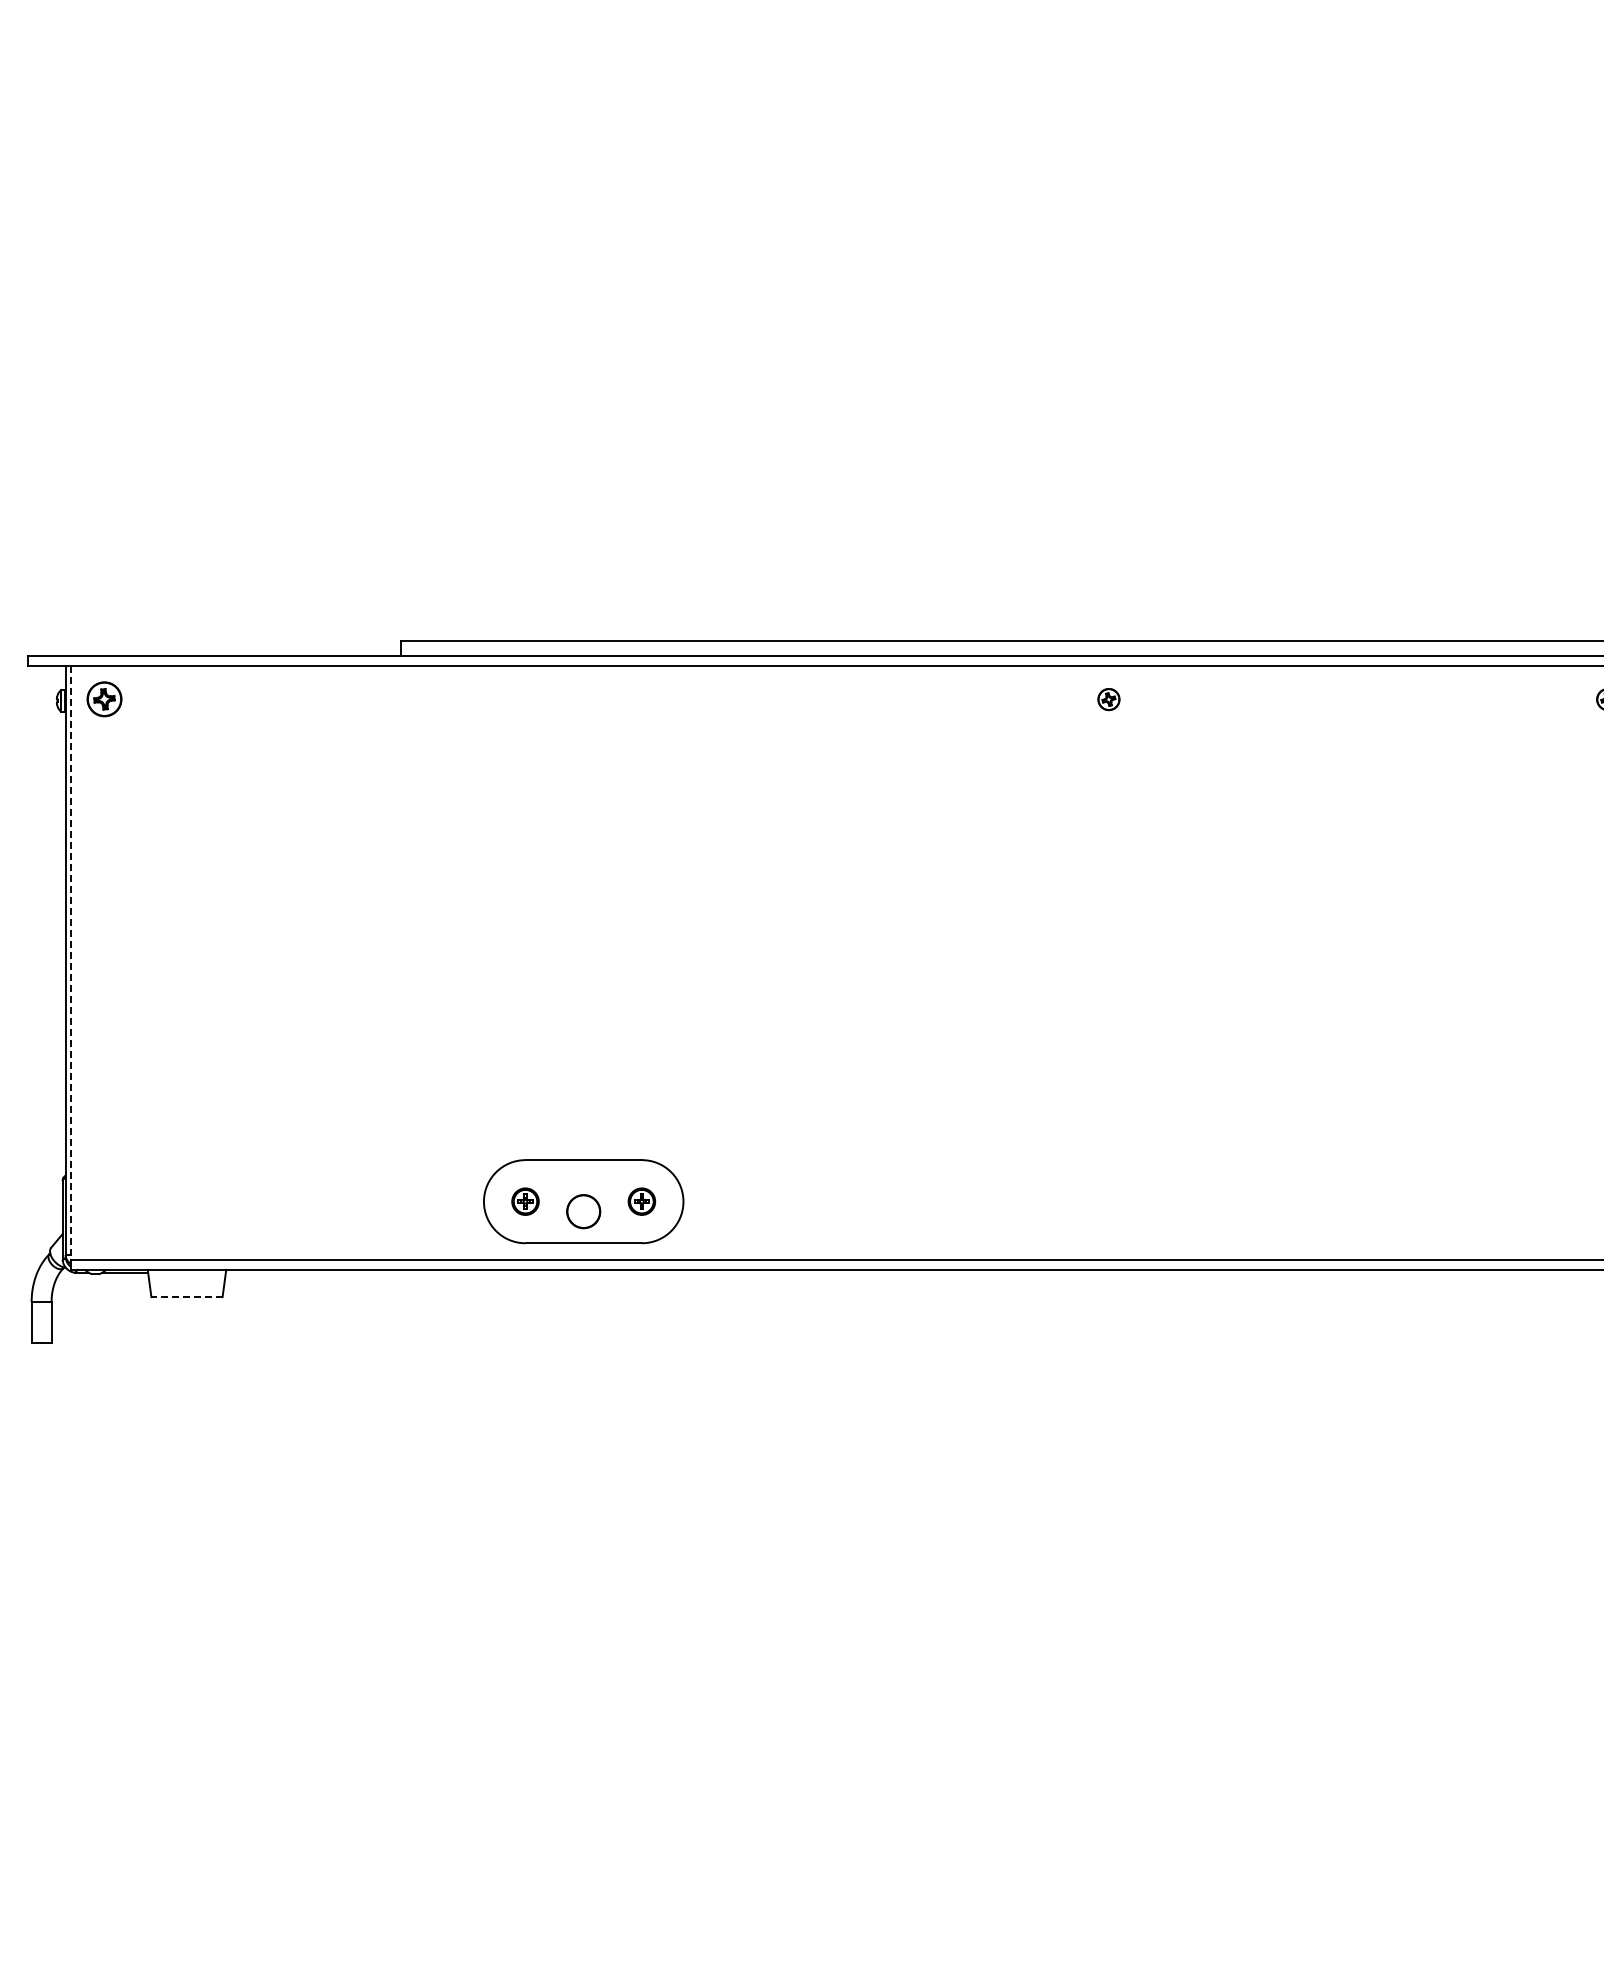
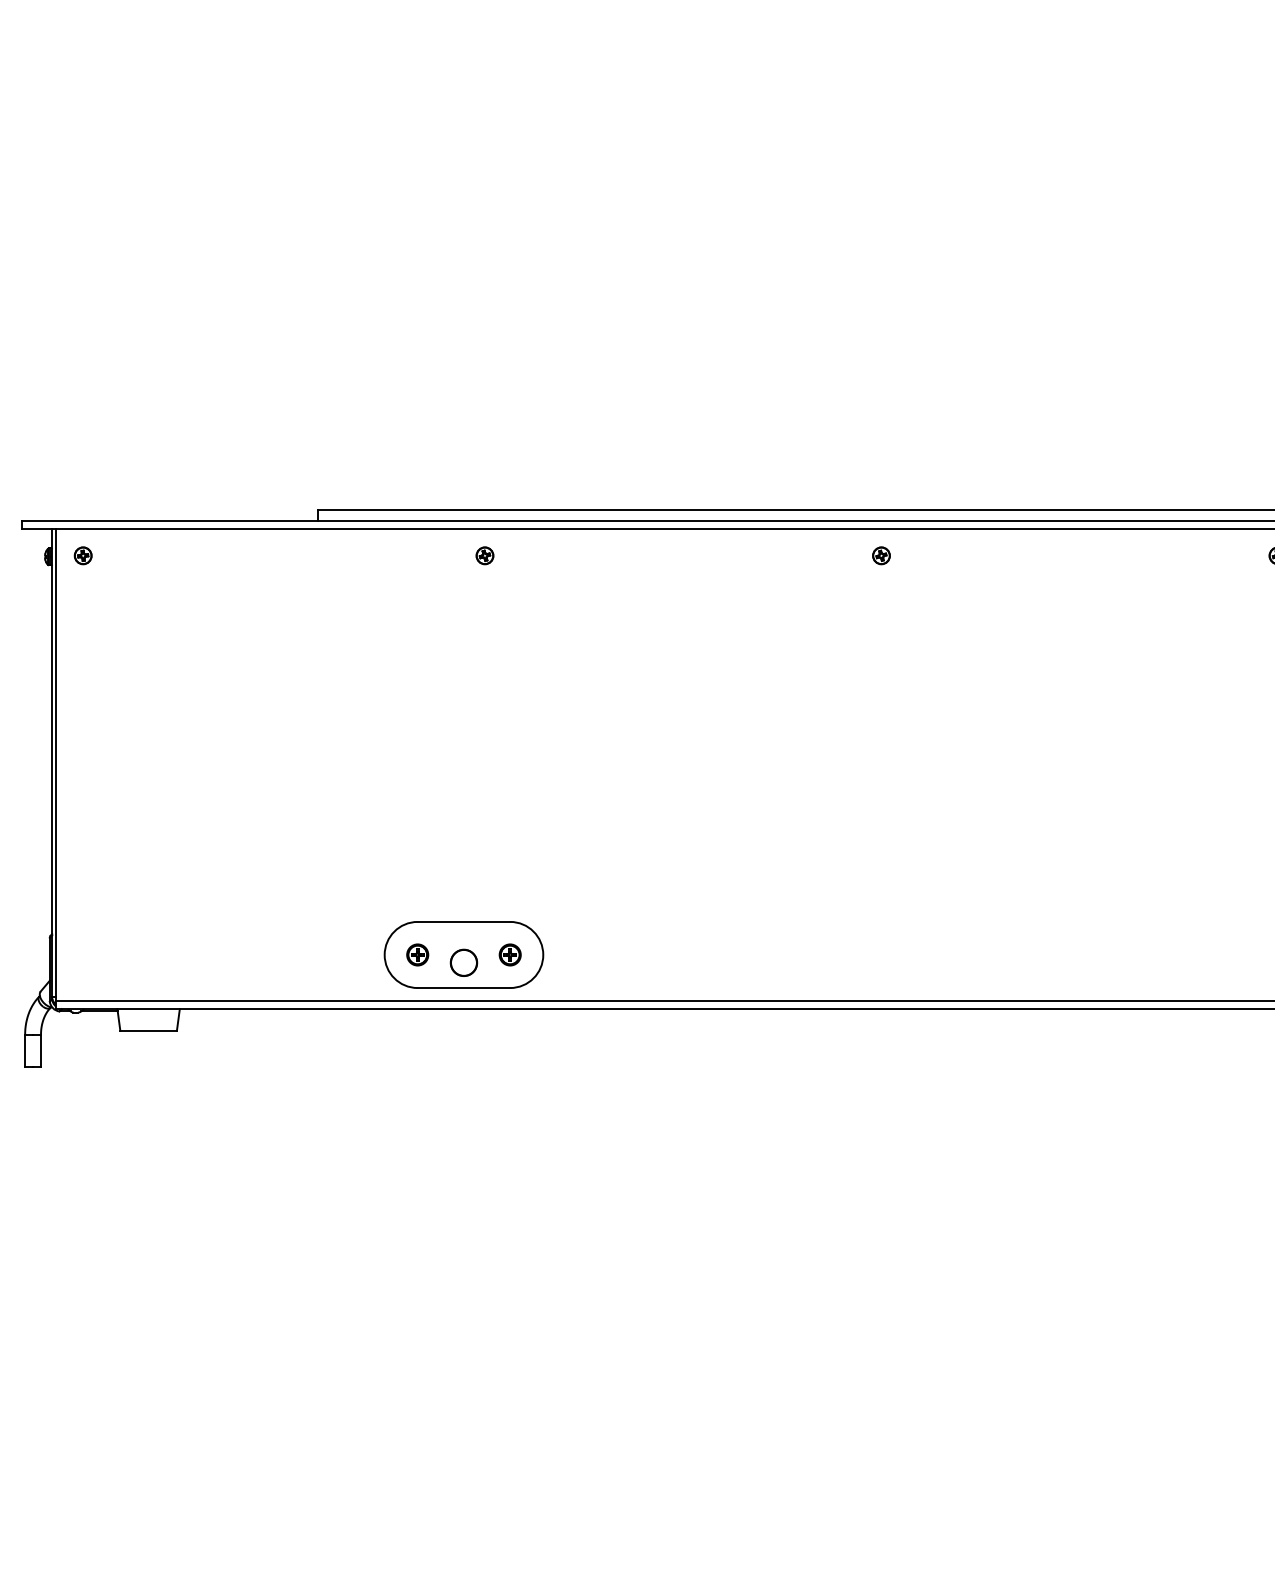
part: (104, 699) -> (83, 555), size x0.62
part: (609, 699) -> (484, 555), added
line: (70, 963) -> (56, 765), dashed -> solid
line: (187, 1297) -> (149, 1031), dashed -> solid

